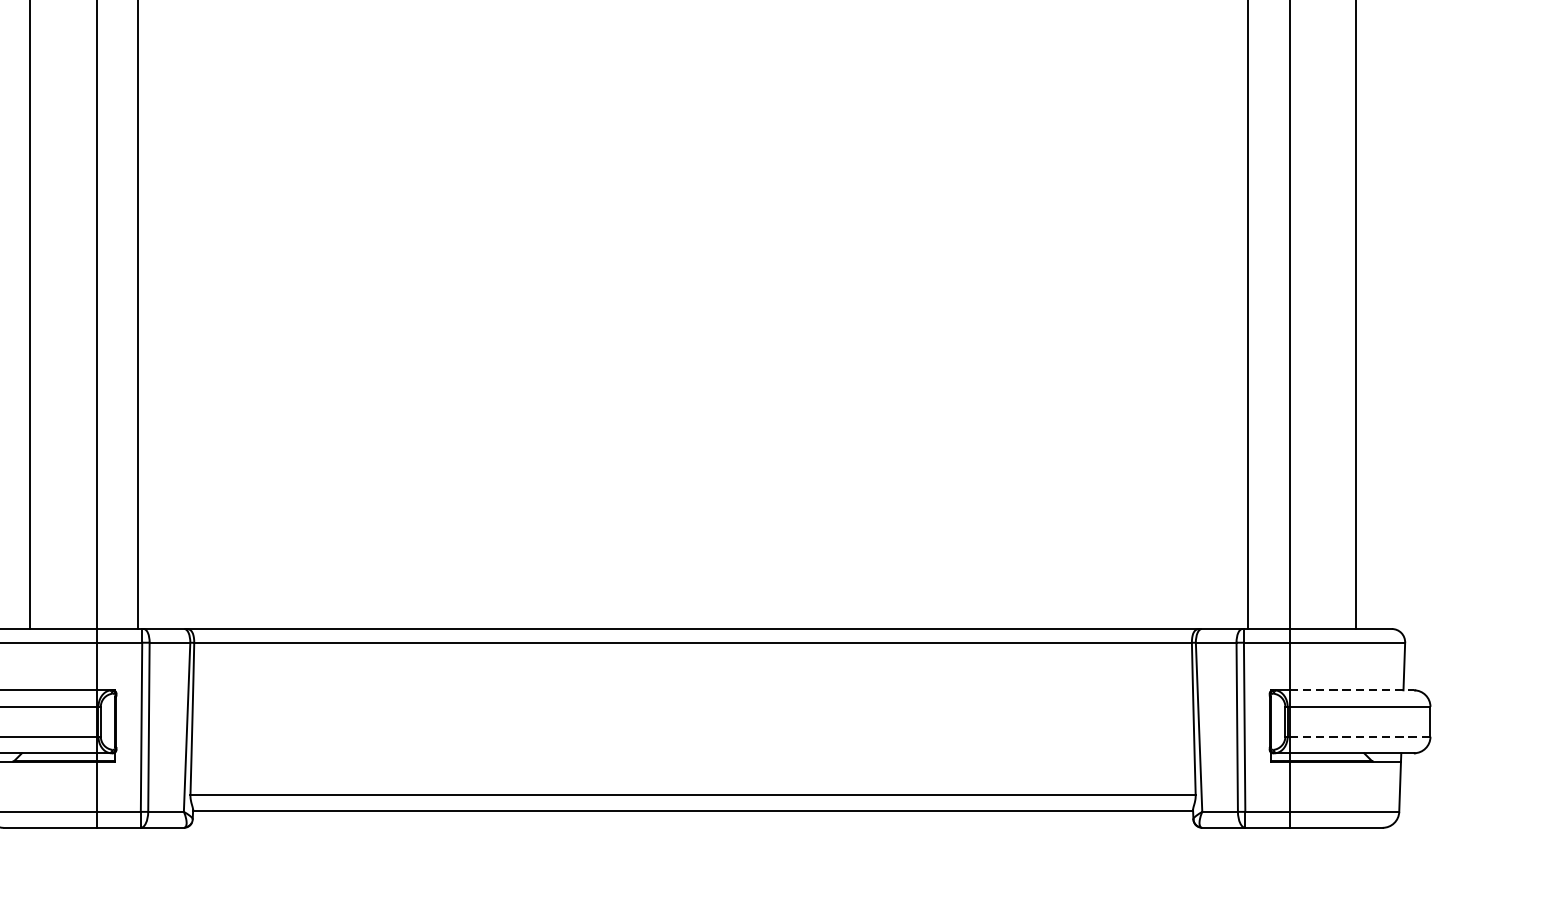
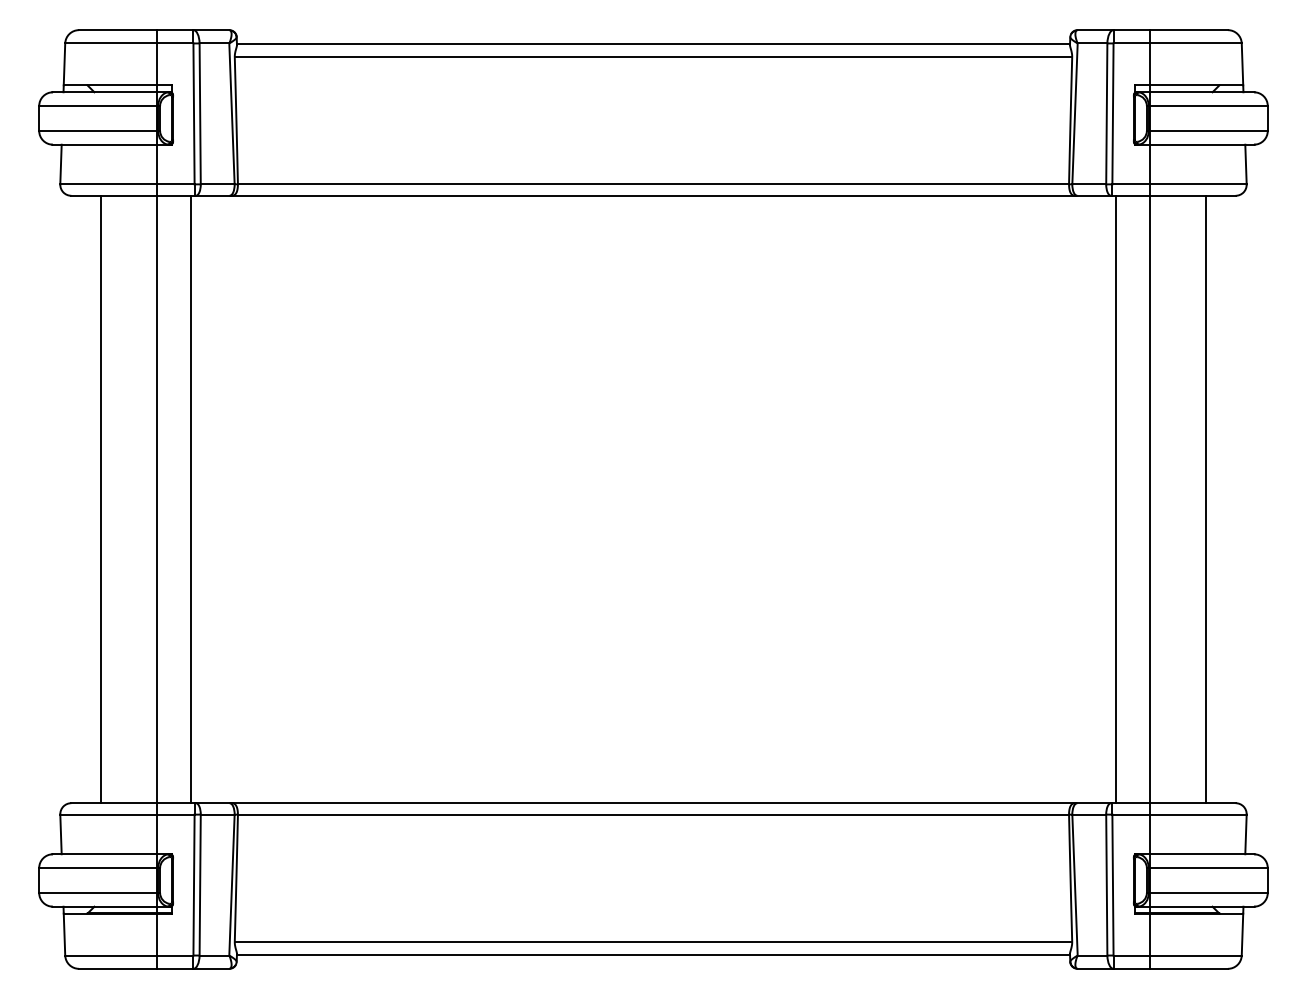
line: (1352, 690) -> (1202, 854), dashed -> solid
line: (1360, 736) -> (1209, 892), dashed -> solid

